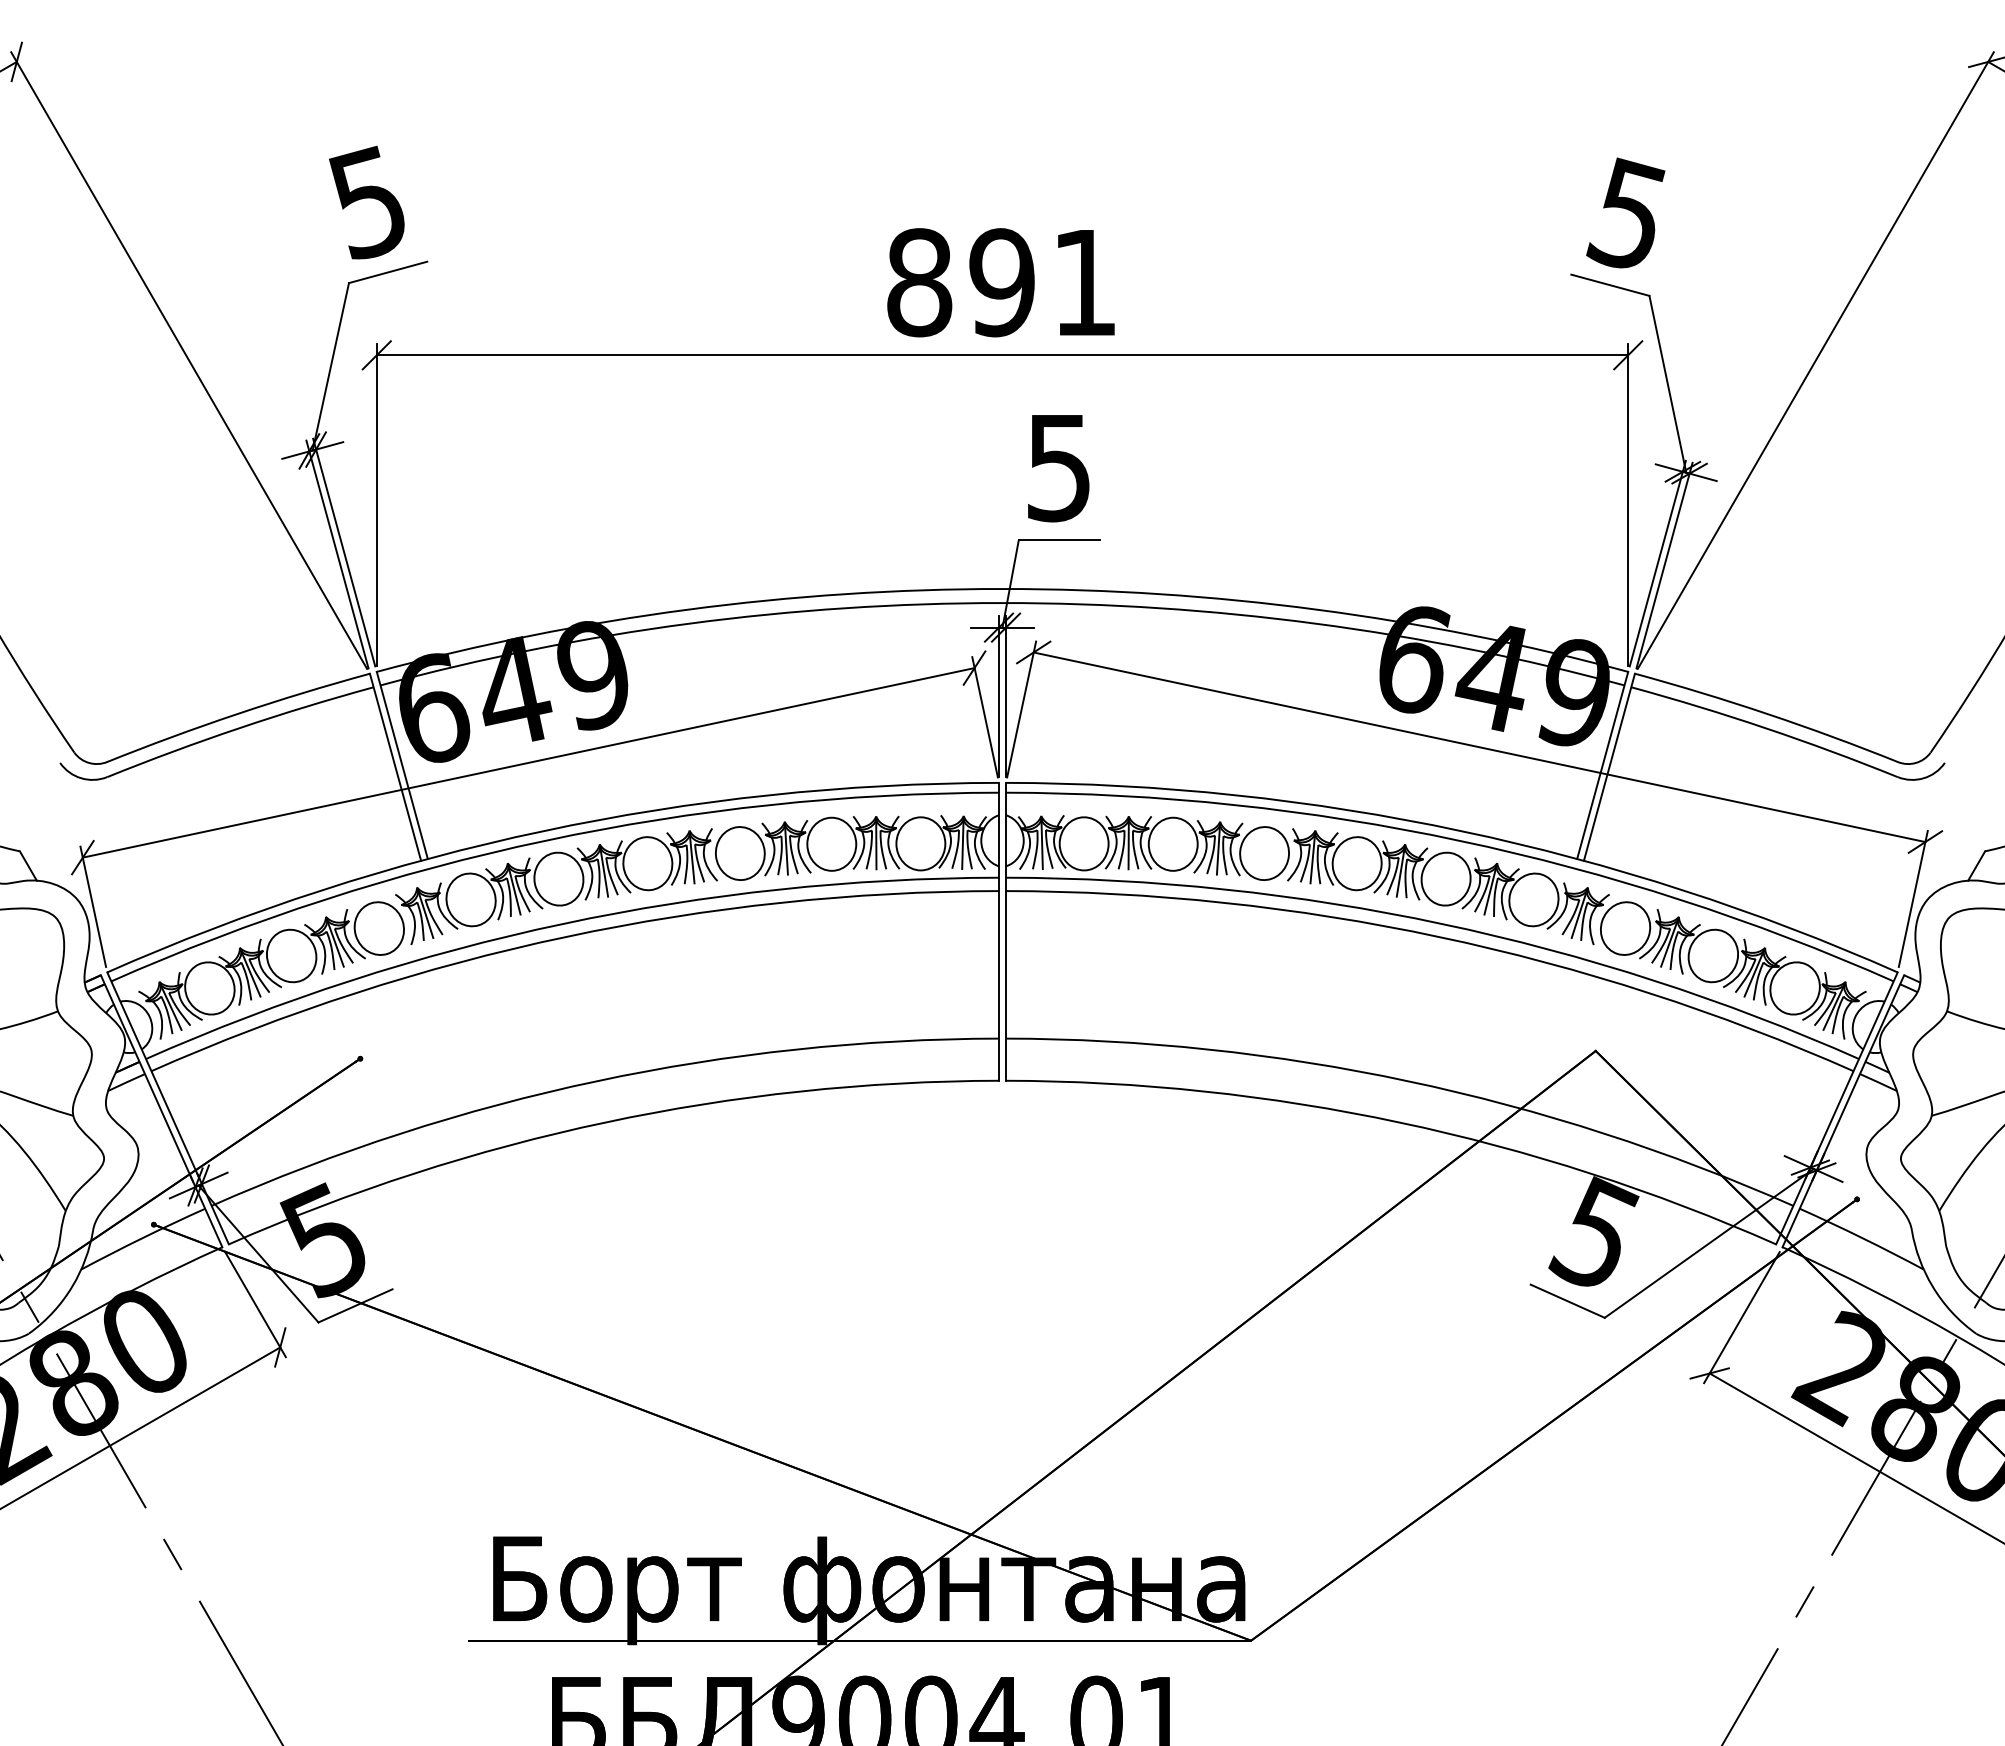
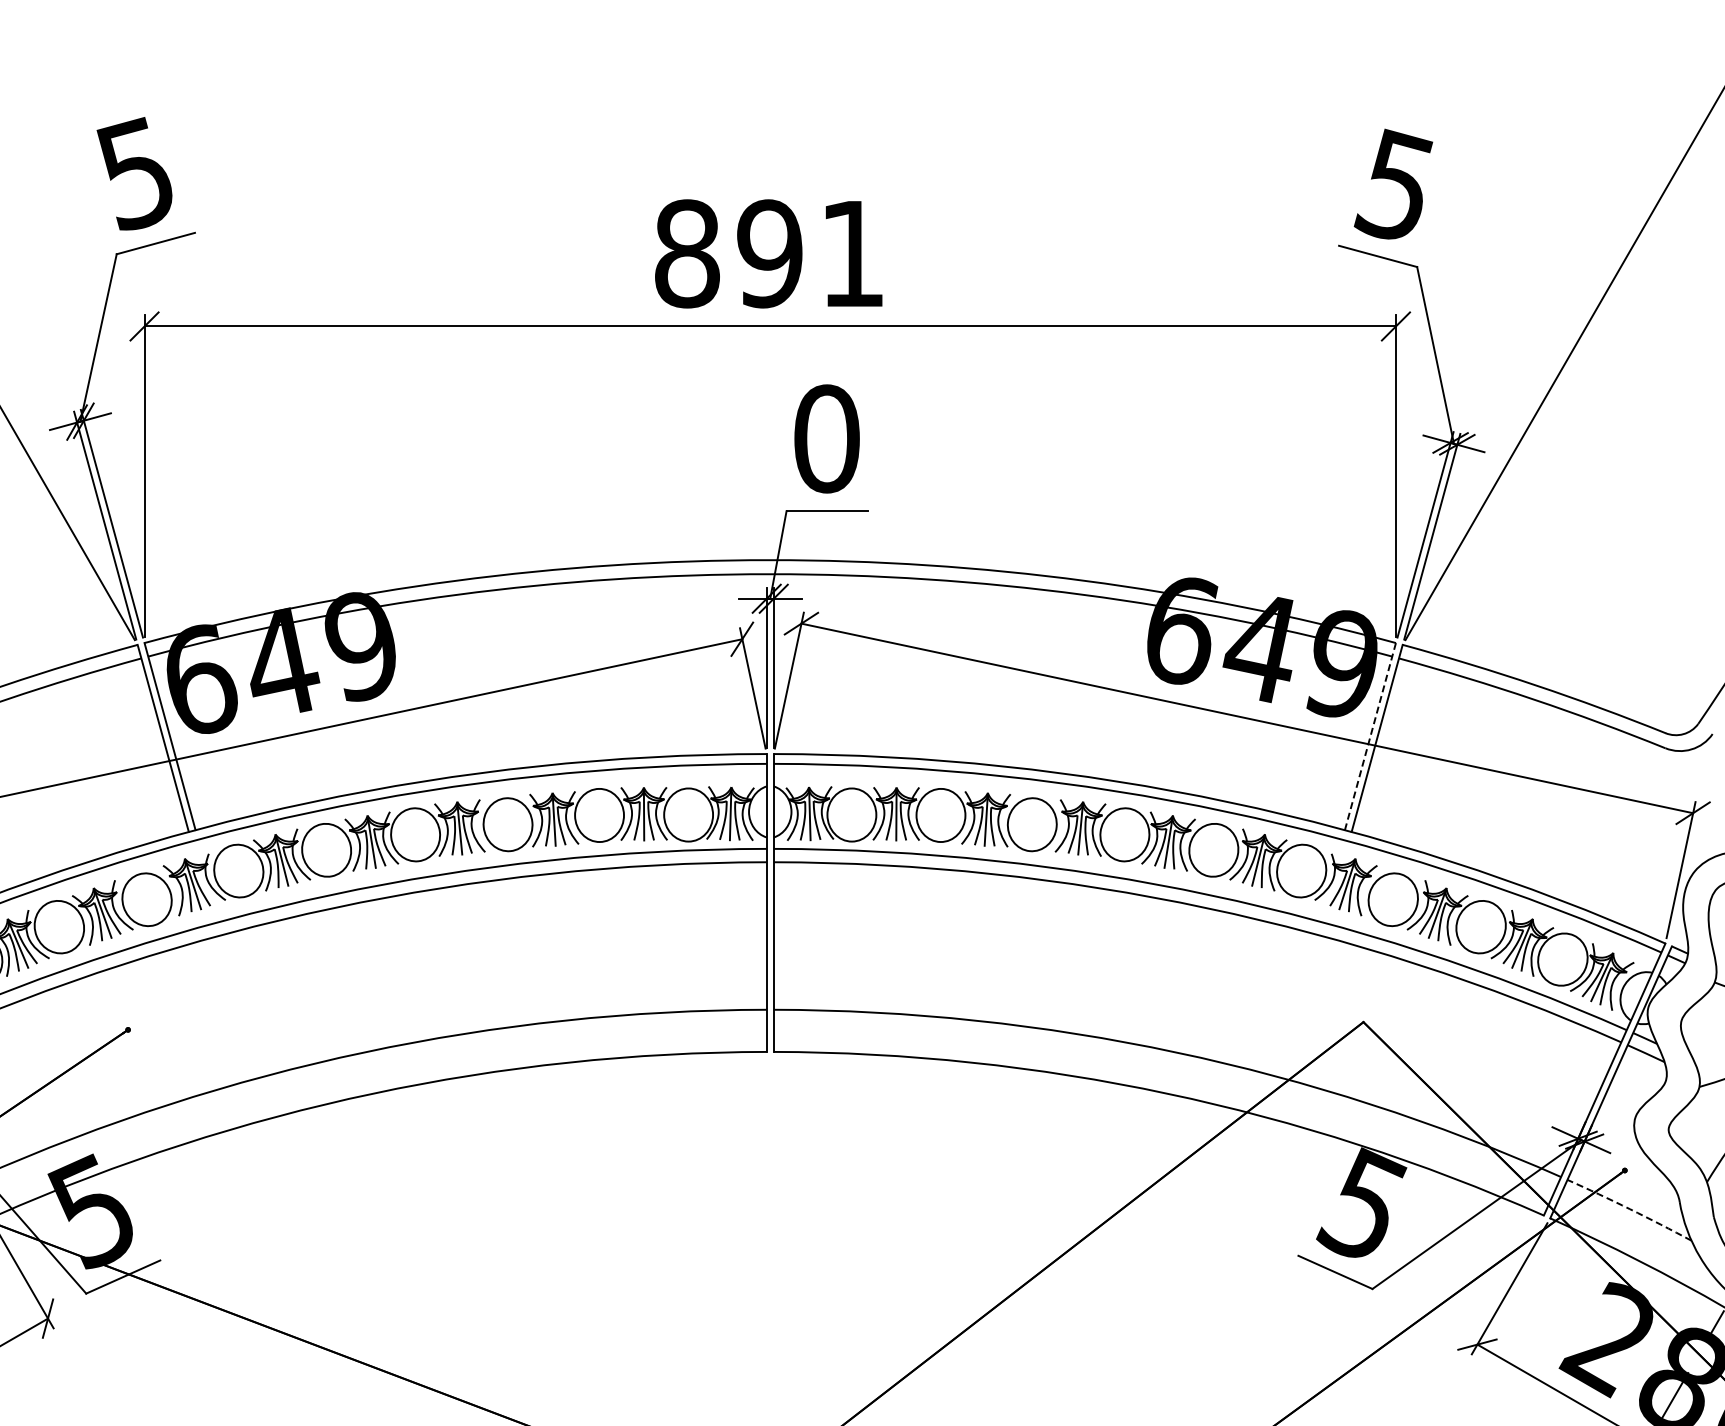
text: (1059, 467) -> (827, 438), 5 -> 0
line: (1602, 765) -> (1370, 736), solid -> dashed
arc: (1862, 1238) -> (1630, 1209), solid -> dashed

